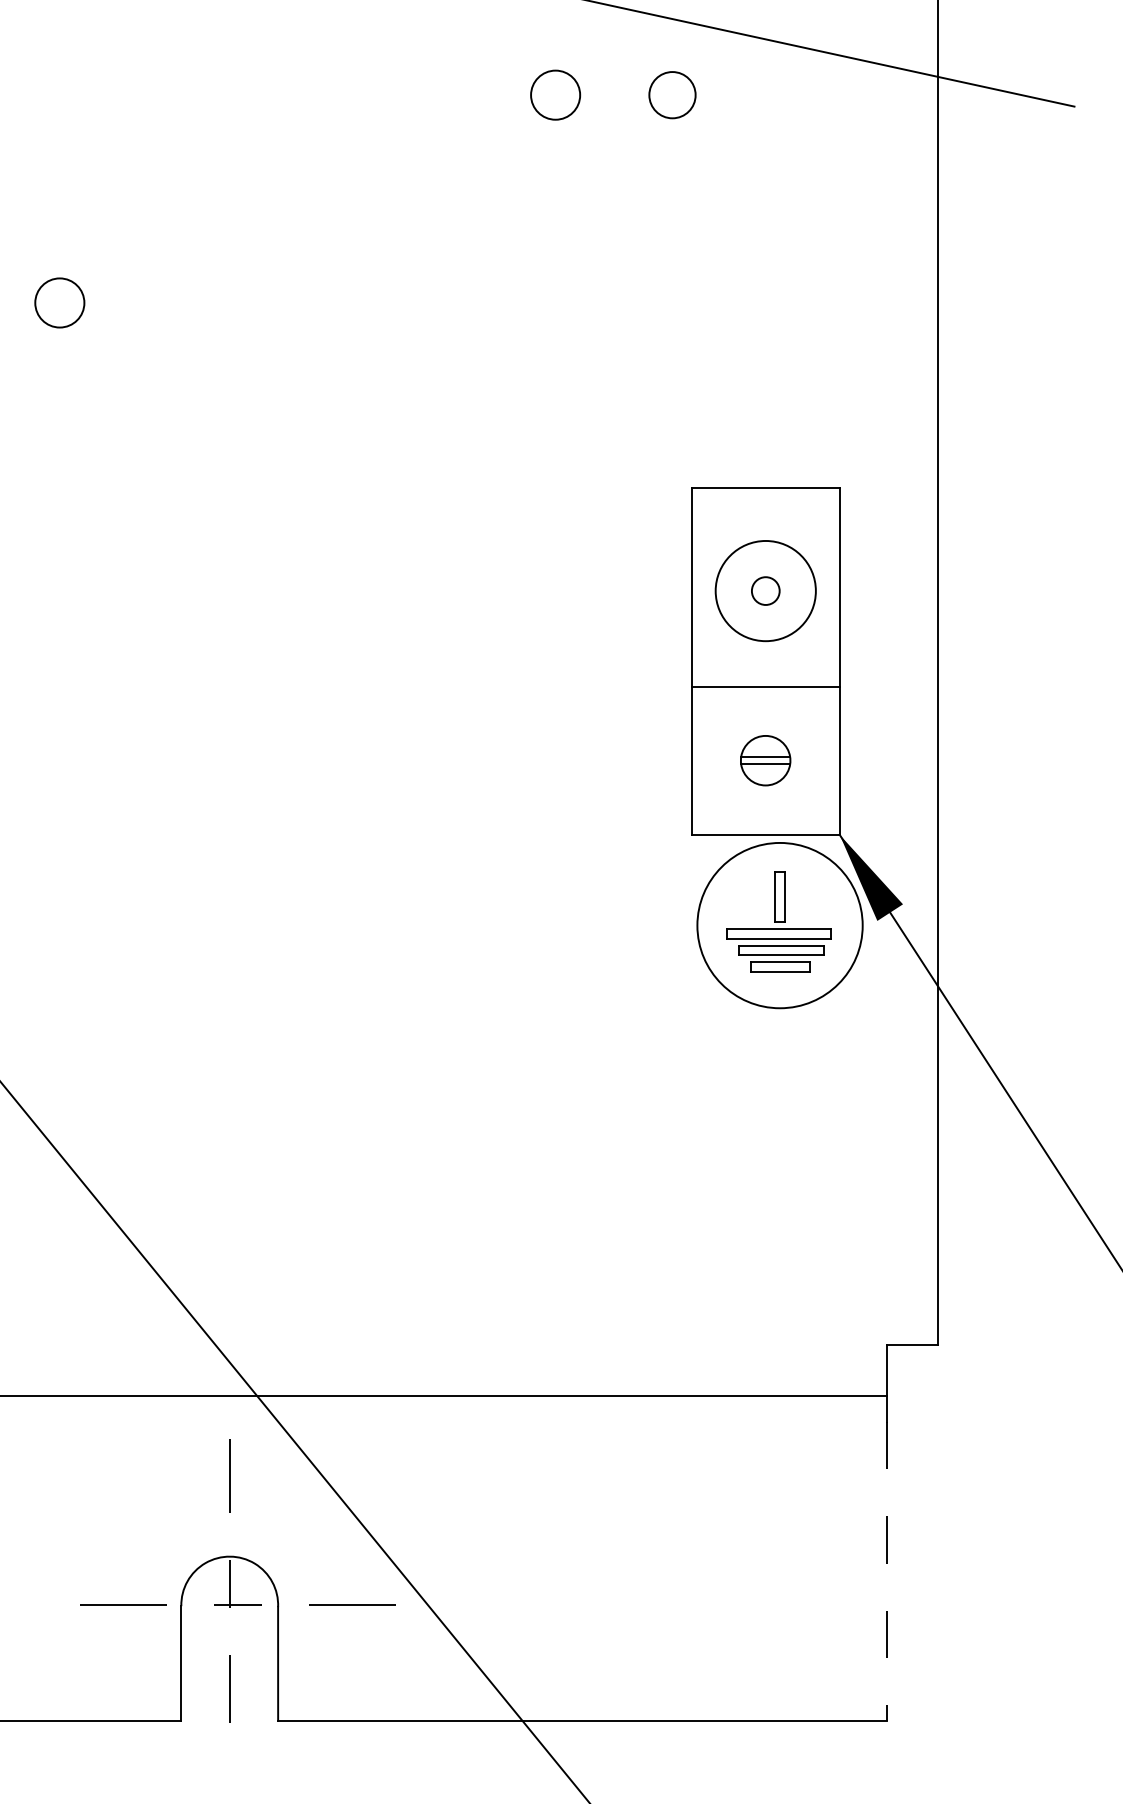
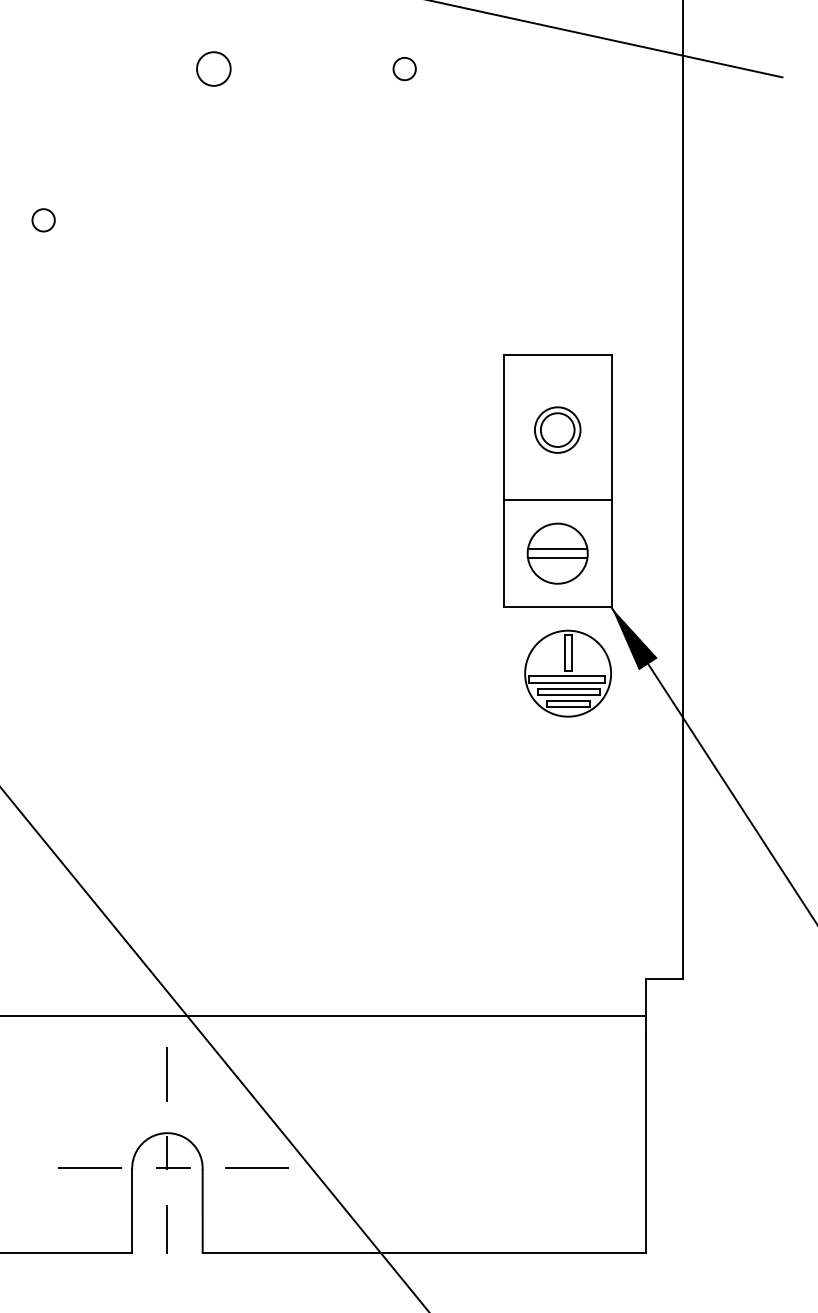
circle: (555, 94) -> (404, 68), size x0.62
circle: (672, 95) -> (213, 69), moved
circle: (59, 302) -> (43, 220), size x0.62
circle: (765, 590) -> (557, 429), size x0.62
circle: (765, 590) -> (557, 429), size x1.67
part: (765, 760) -> (557, 553), size x1.67
circle: (780, 925) -> (568, 673), size x0.71
line: (887, 1571) -> (646, 1143), dashed -> solid

